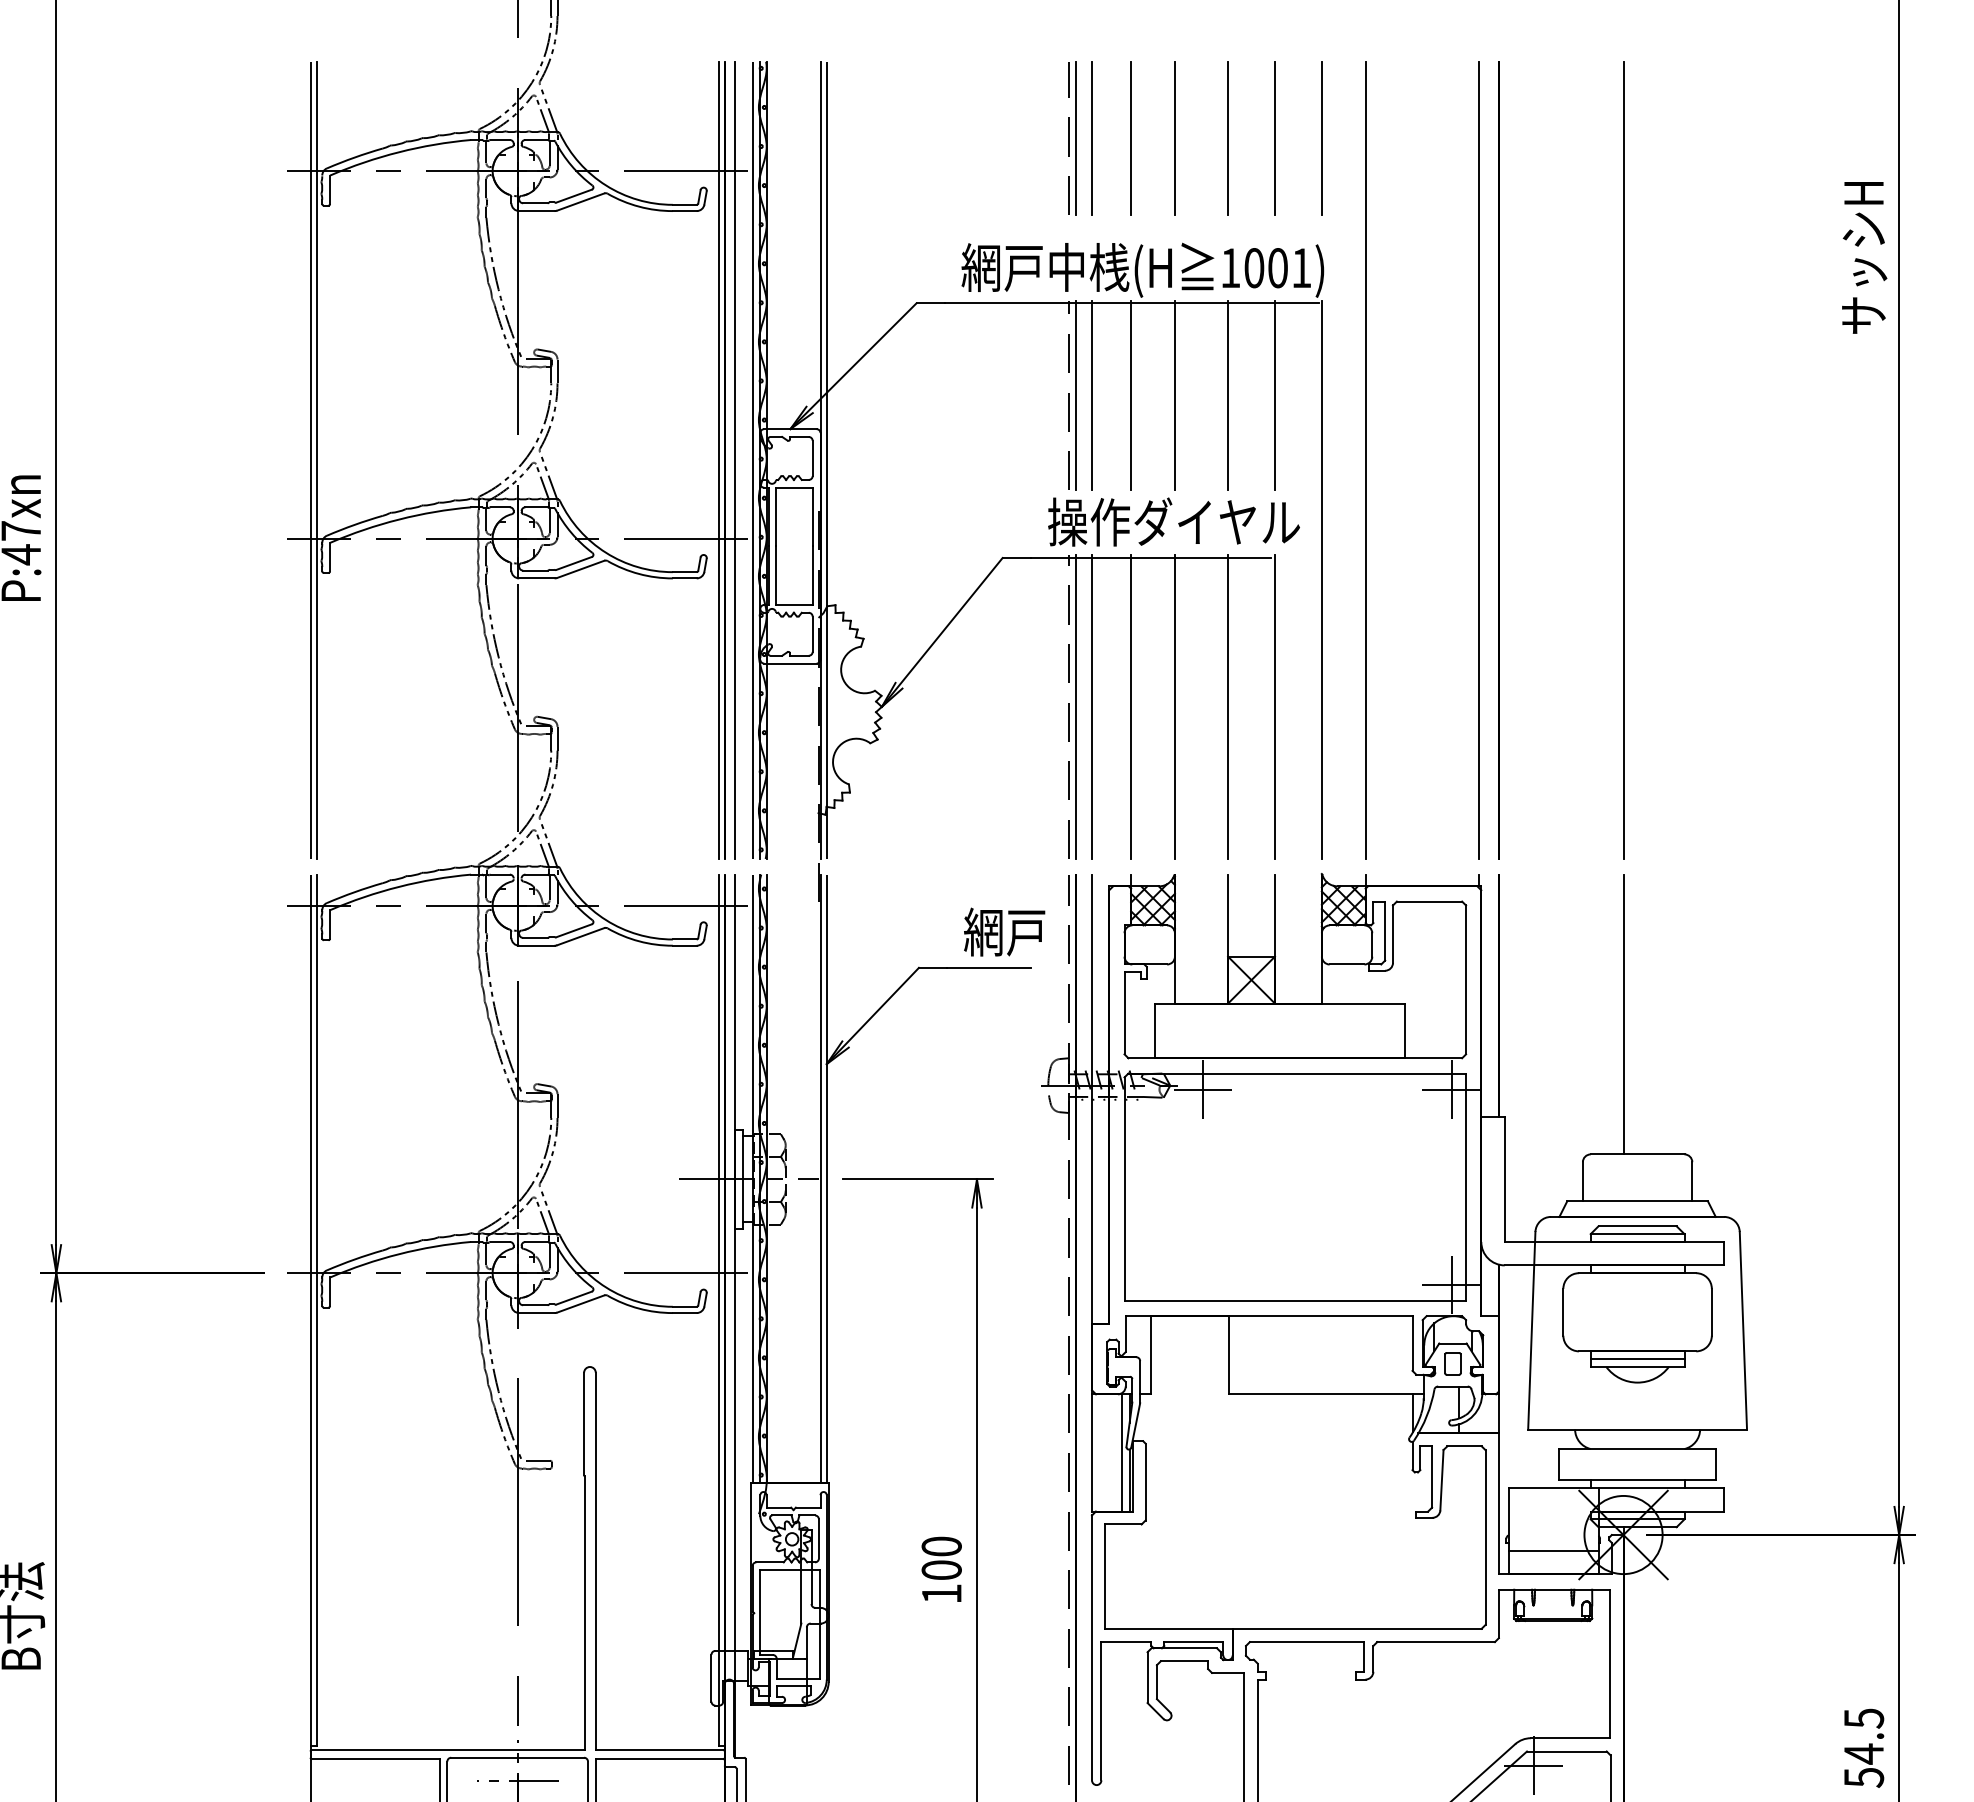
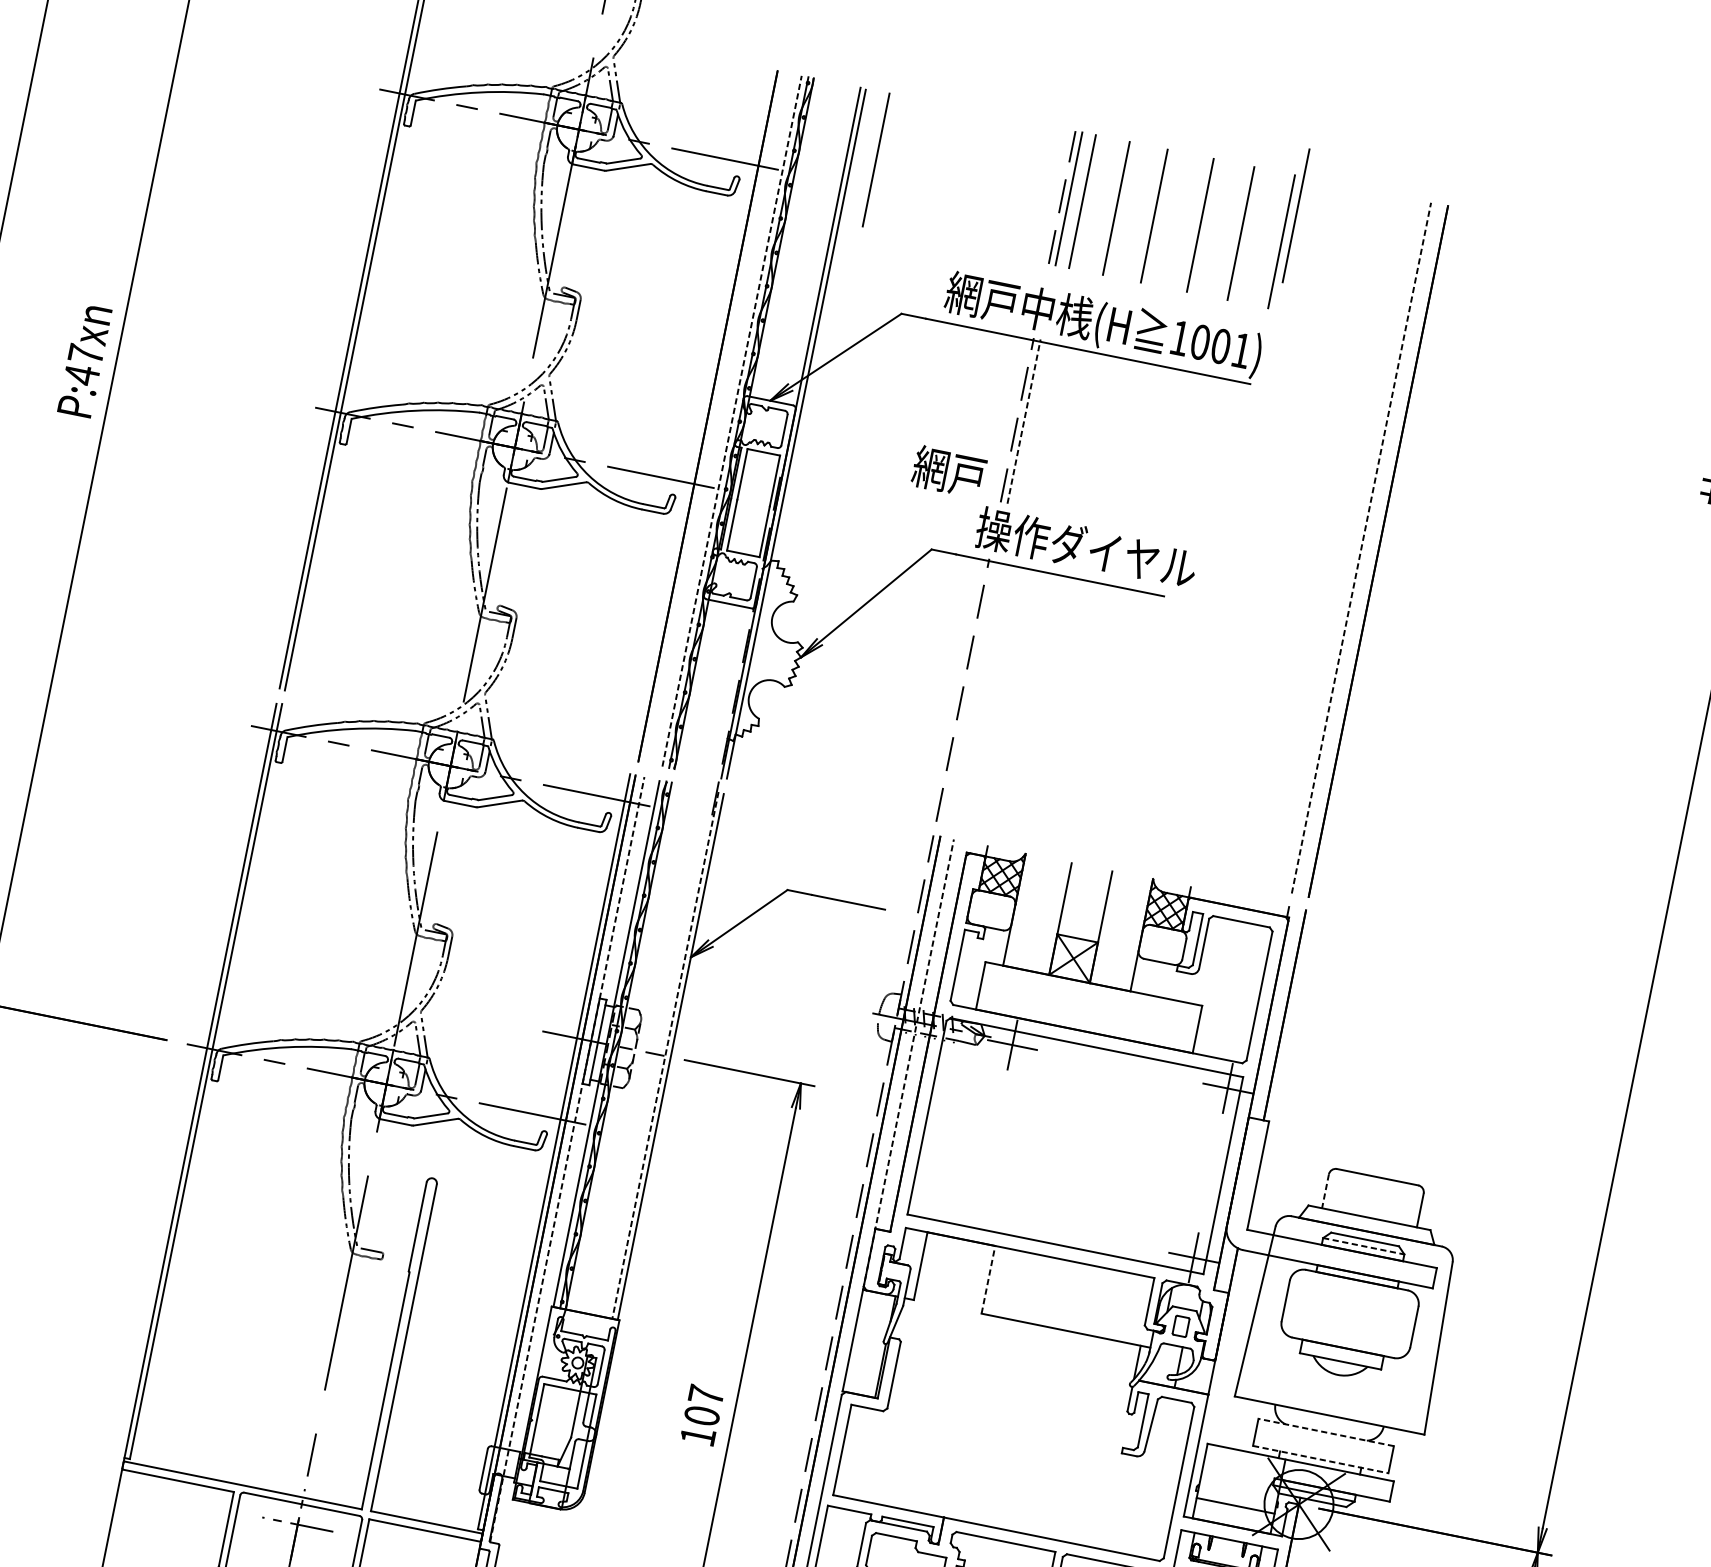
line: (1331, 106) -> (1295, 215), added
line: (853, 138) -> (875, 159), added
line: (1076, 395) -> (1024, 421), solid -> dashed
line: (1092, 395) -> (1037, 424), removed
line: (1131, 395) -> (1071, 431), removed
line: (1174, 395) -> (1109, 438), removed
line: (1228, 395) -> (1155, 448), removed
line: (1274, 395) -> (1195, 456), removed
line: (718, 459) -> (702, 414), removed
line: (734, 459) -> (716, 417), removed
line: (1365, 459) -> (1263, 527), removed
line: (1623, 459) -> (1486, 572), removed
line: (752, 460) -> (732, 421), solid -> dashed
line: (1478, 460) -> (1361, 548), solid -> dashed
line: (1321, 579) -> (1204, 623), removed
line: (1076, 706) -> (969, 691), removed
line: (1092, 706) -> (983, 693), removed
line: (1131, 706) -> (1017, 700), removed
line: (1174, 706) -> (1054, 708), removed
line: (1228, 706) -> (1101, 717), removed
line: (1274, 706) -> (1141, 725), removed
text: (1004, 931) -> (949, 471), moved
line: (1623, 1014) -> (1389, 1053), removed
line: (1092, 1134) -> (908, 1064), solid -> dashed
line: (820, 1179) -> (665, 1056), solid -> dashed
line: (1582, 1181) -> (1325, 1191), solid -> dashed
line: (1637, 1234) -> (1363, 1246), solid -> dashed
line: (734, 1315) -> (567, 1159), solid -> dashed
line: (1228, 1354) -> (988, 1279), solid -> dashed
line: (1637, 1359) -> (1341, 1354), removed
line: (1637, 1449) -> (1326, 1432), solid -> dashed
line: (1121, 1452) -> (878, 1345), removed
line: (1638, 1480) -> (1321, 1459), solid -> dashed
text: (941, 1546) -> (706, 1395), 100 -> 107

